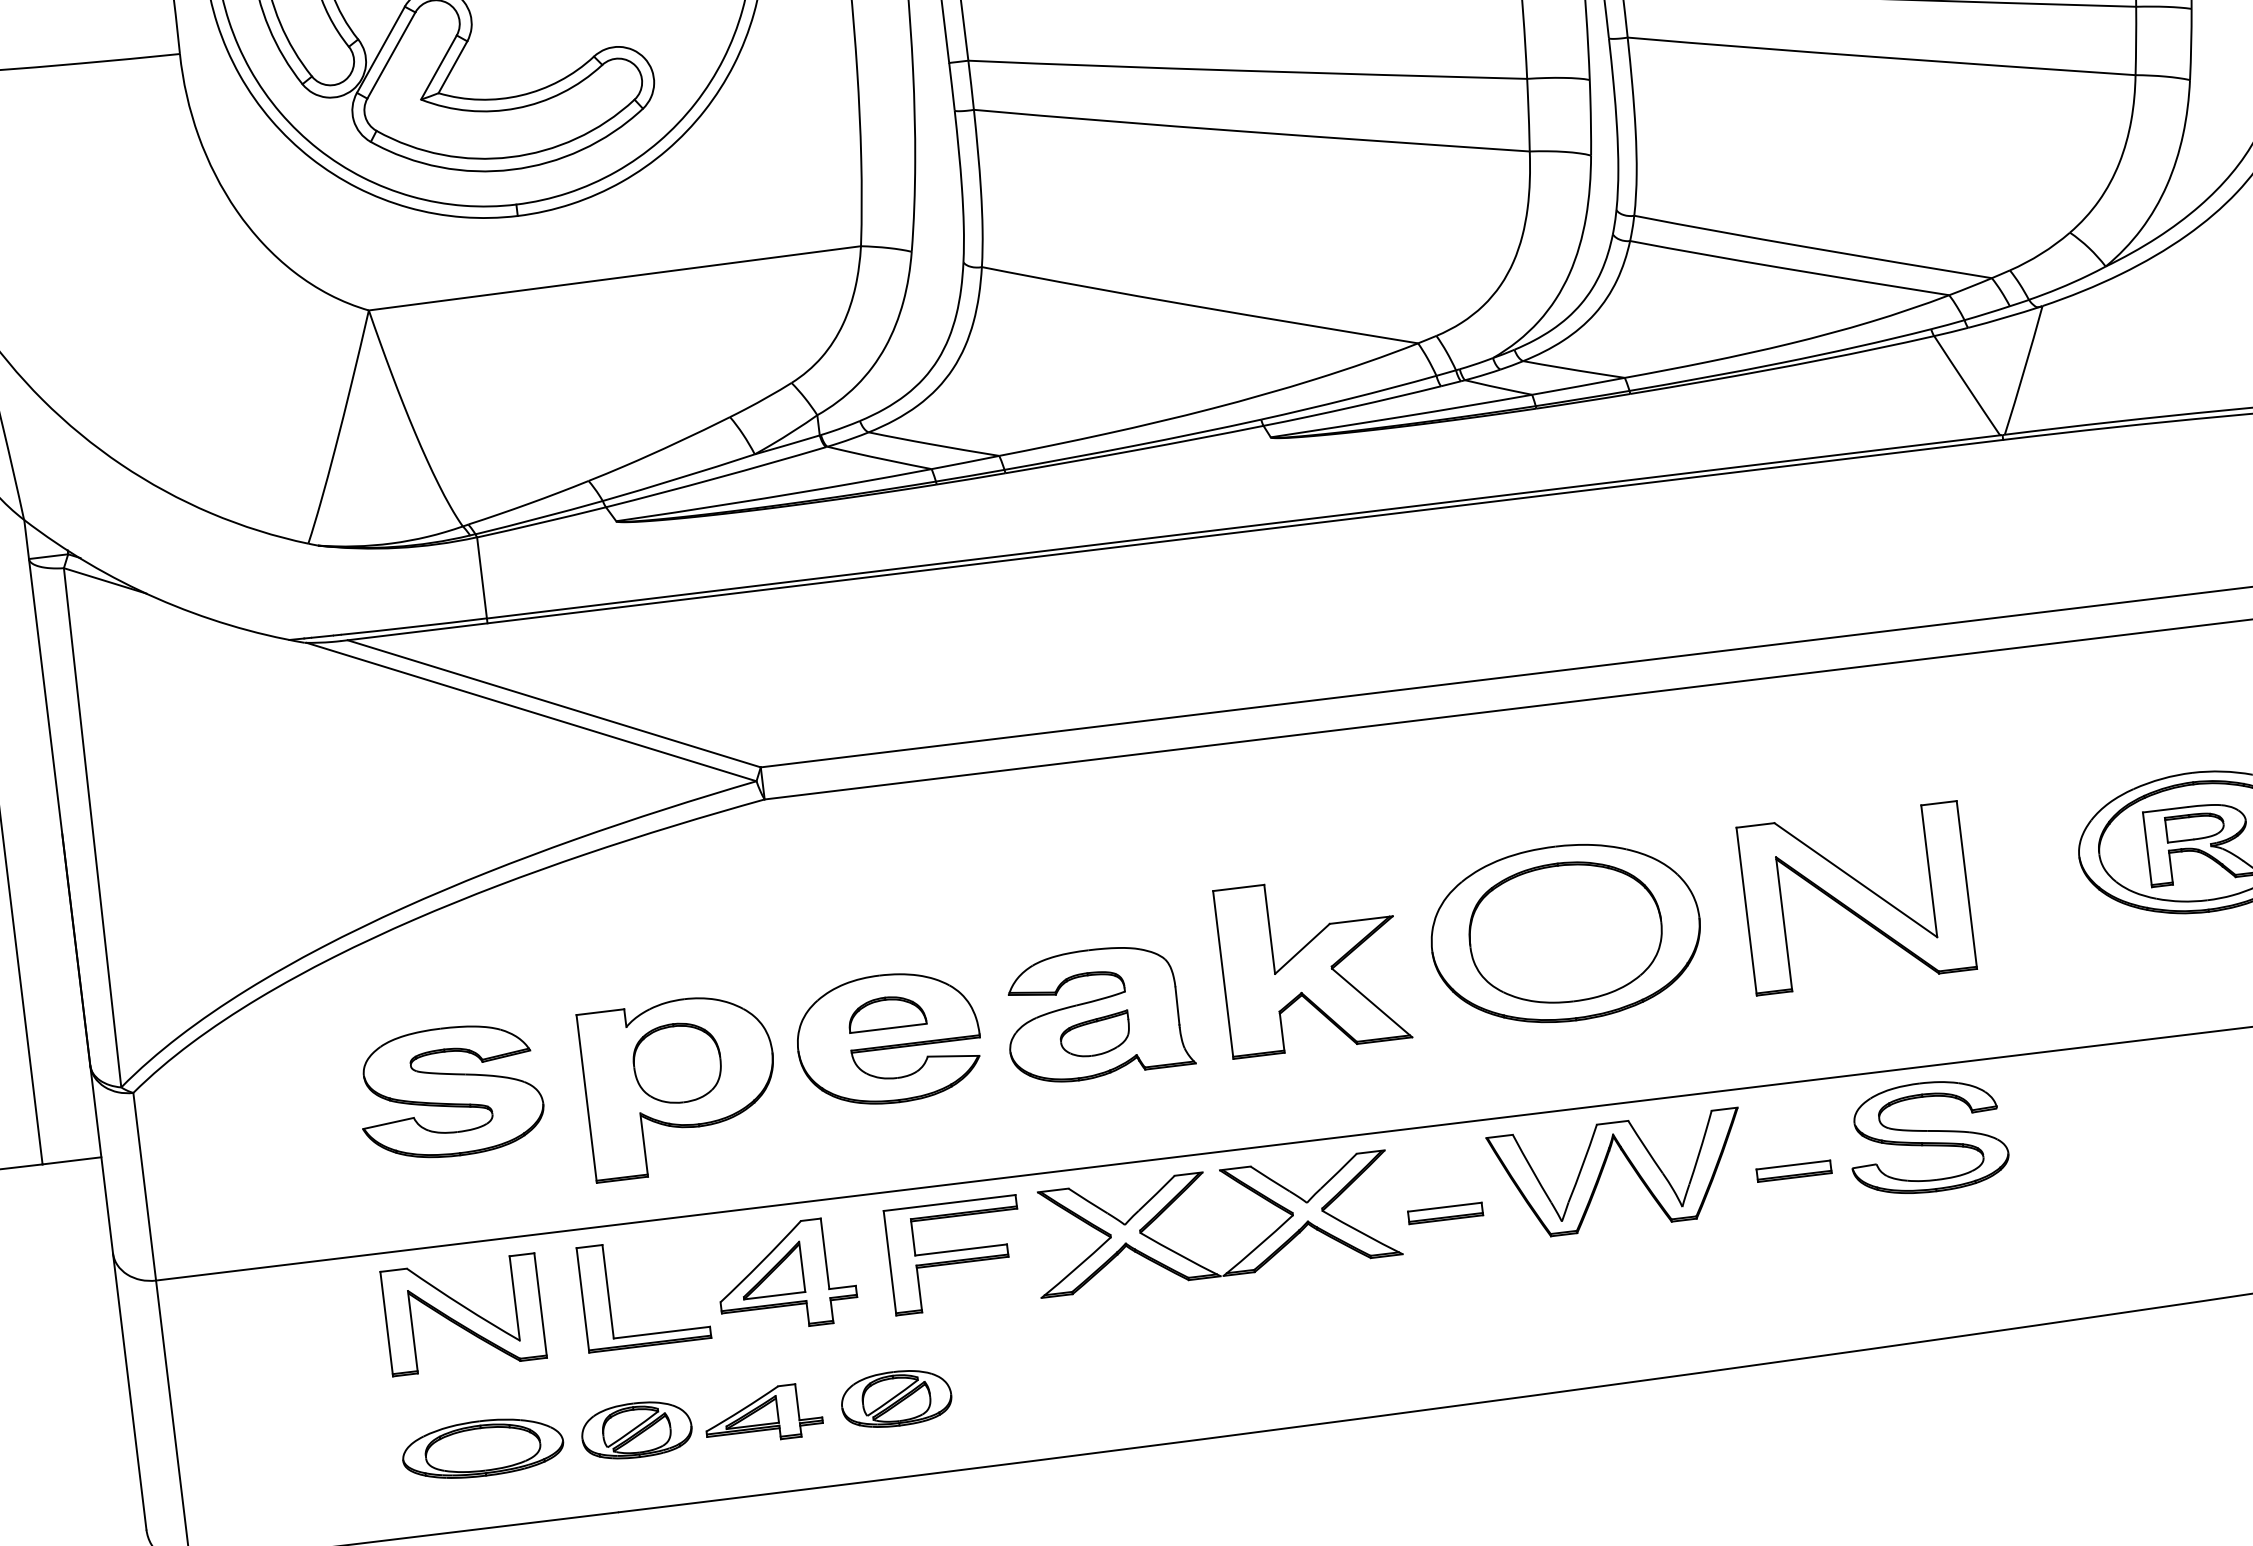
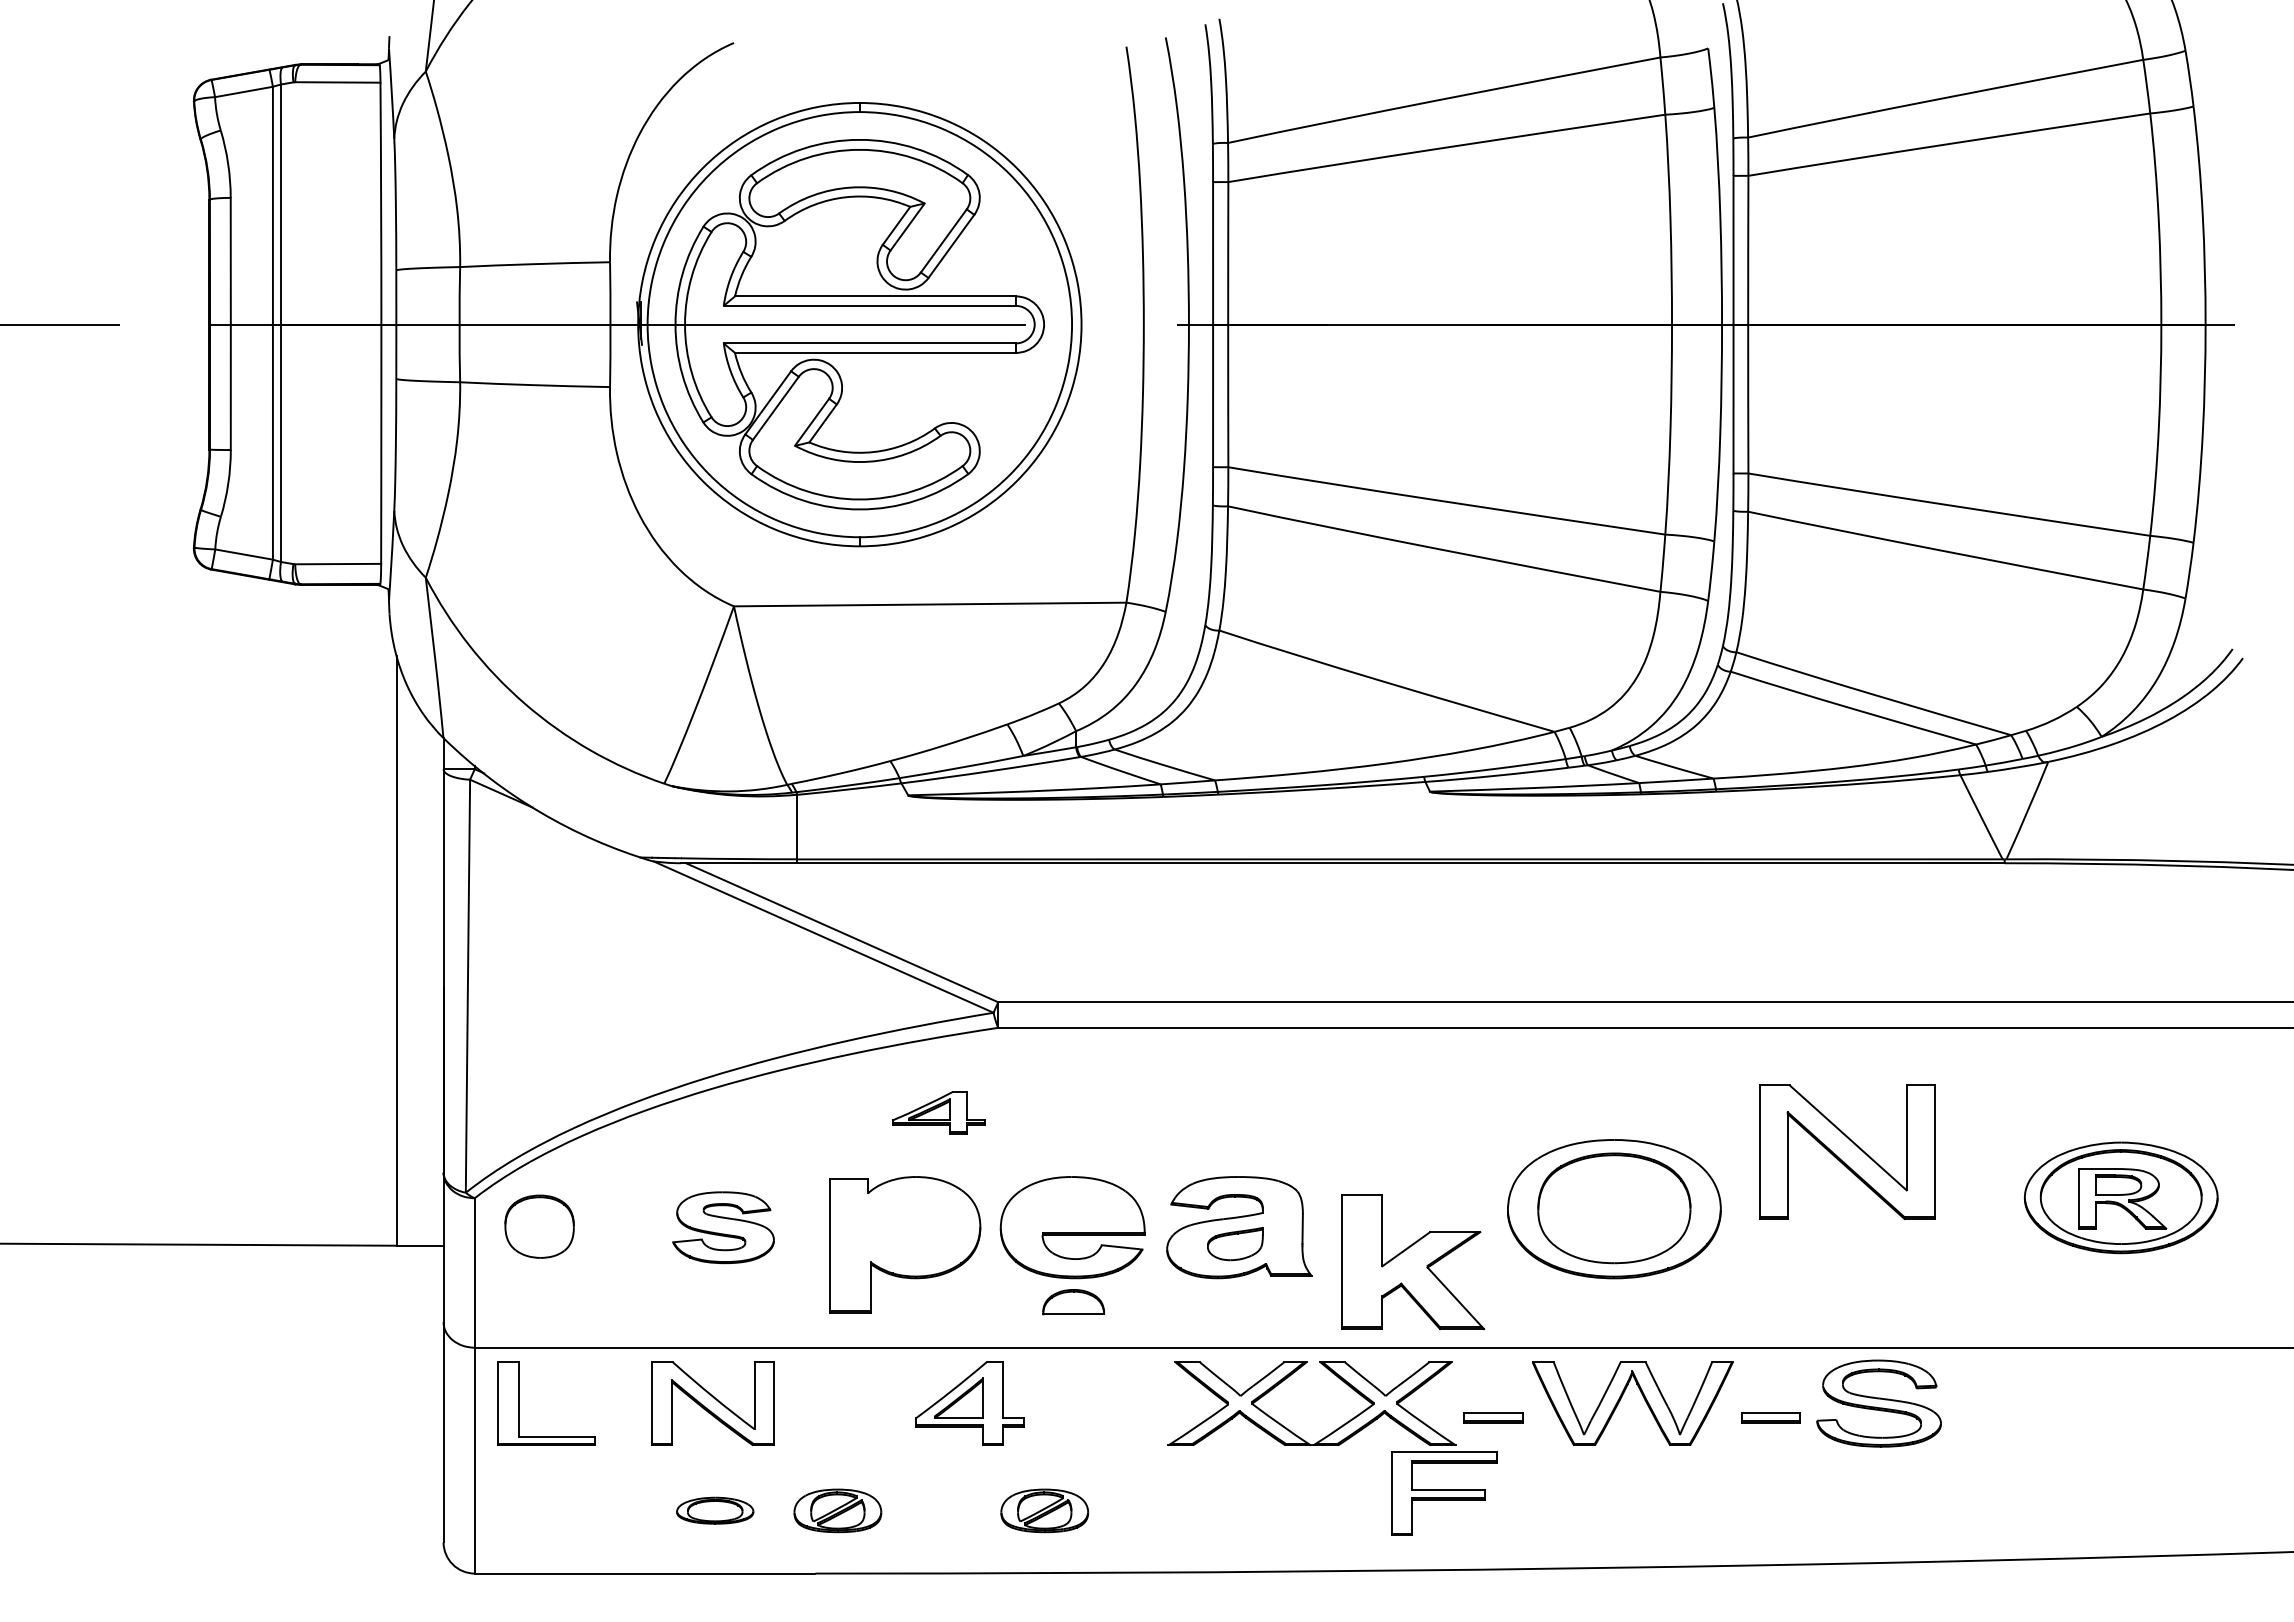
part: (1857, 898) -> (1847, 1152), moved
part: (1313, 963) -> (1413, 1261), moved
part: (886, 1013) -> (1073, 1302), moved
part: (677, 1063) -> (539, 1226), moved
part: (450, 1091) -> (723, 1227), size x0.7
part: (956, 1254) -> (1444, 1493), moved
part: (609, 1296) -> (519, 1403), moved
part: (762, 1414) -> (938, 1112), moved
part: (481, 1448) -> (714, 1510), size x0.6

